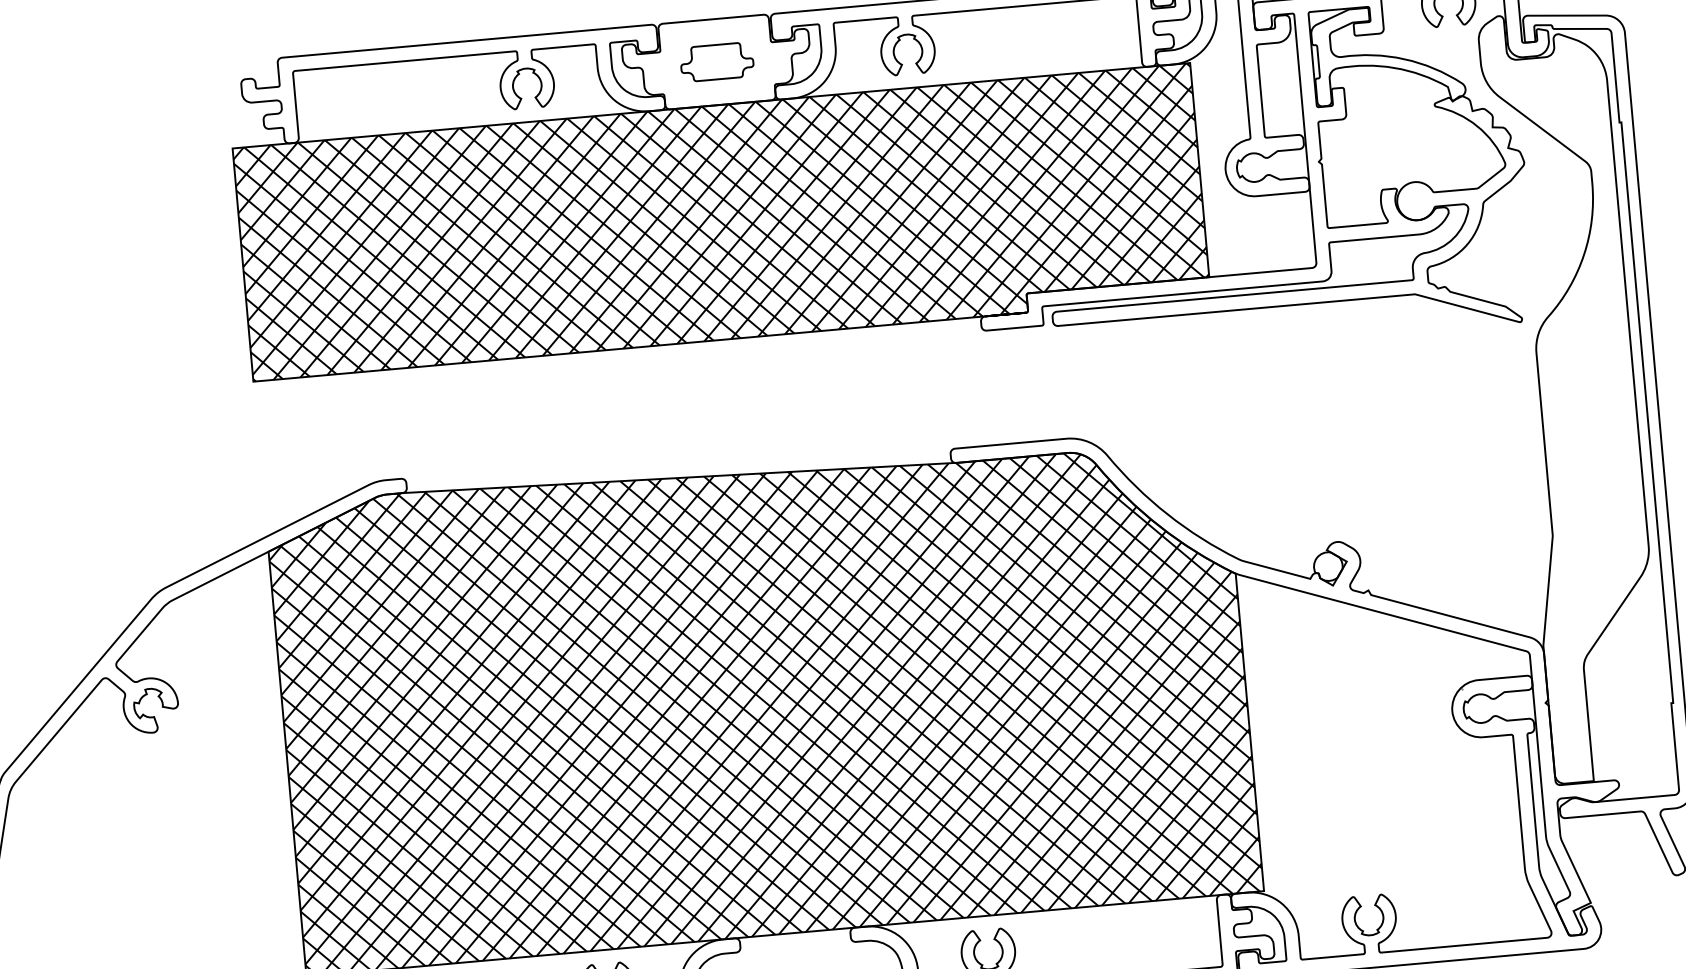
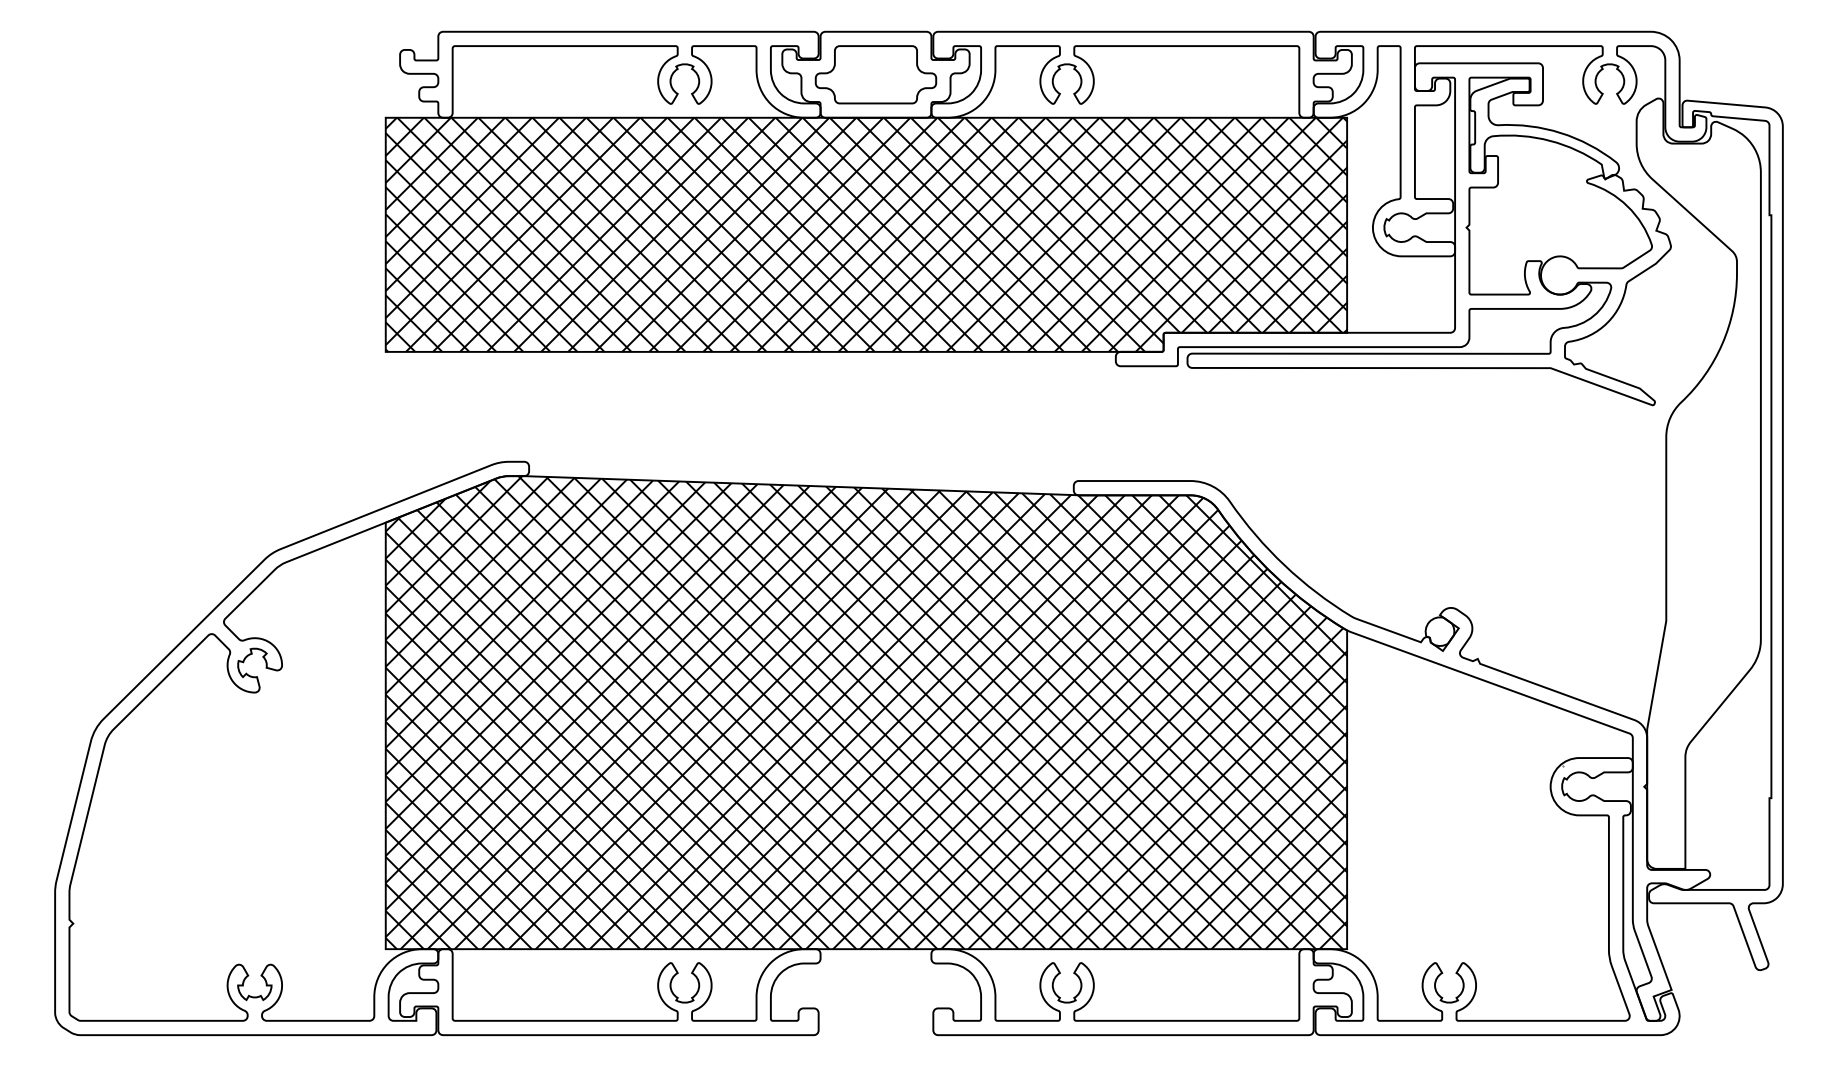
part: (716, 61) -> (875, 74), size x1.67

